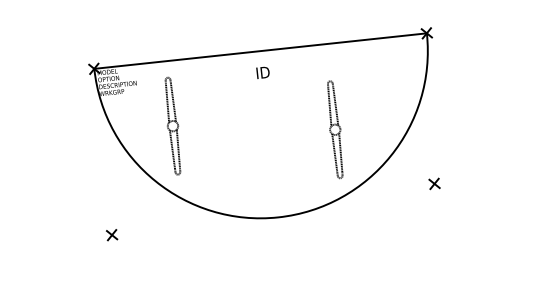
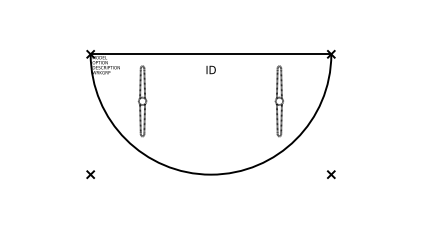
part: (334, 130) -> (278, 101), moved
part: (433, 183) -> (330, 174), moved

